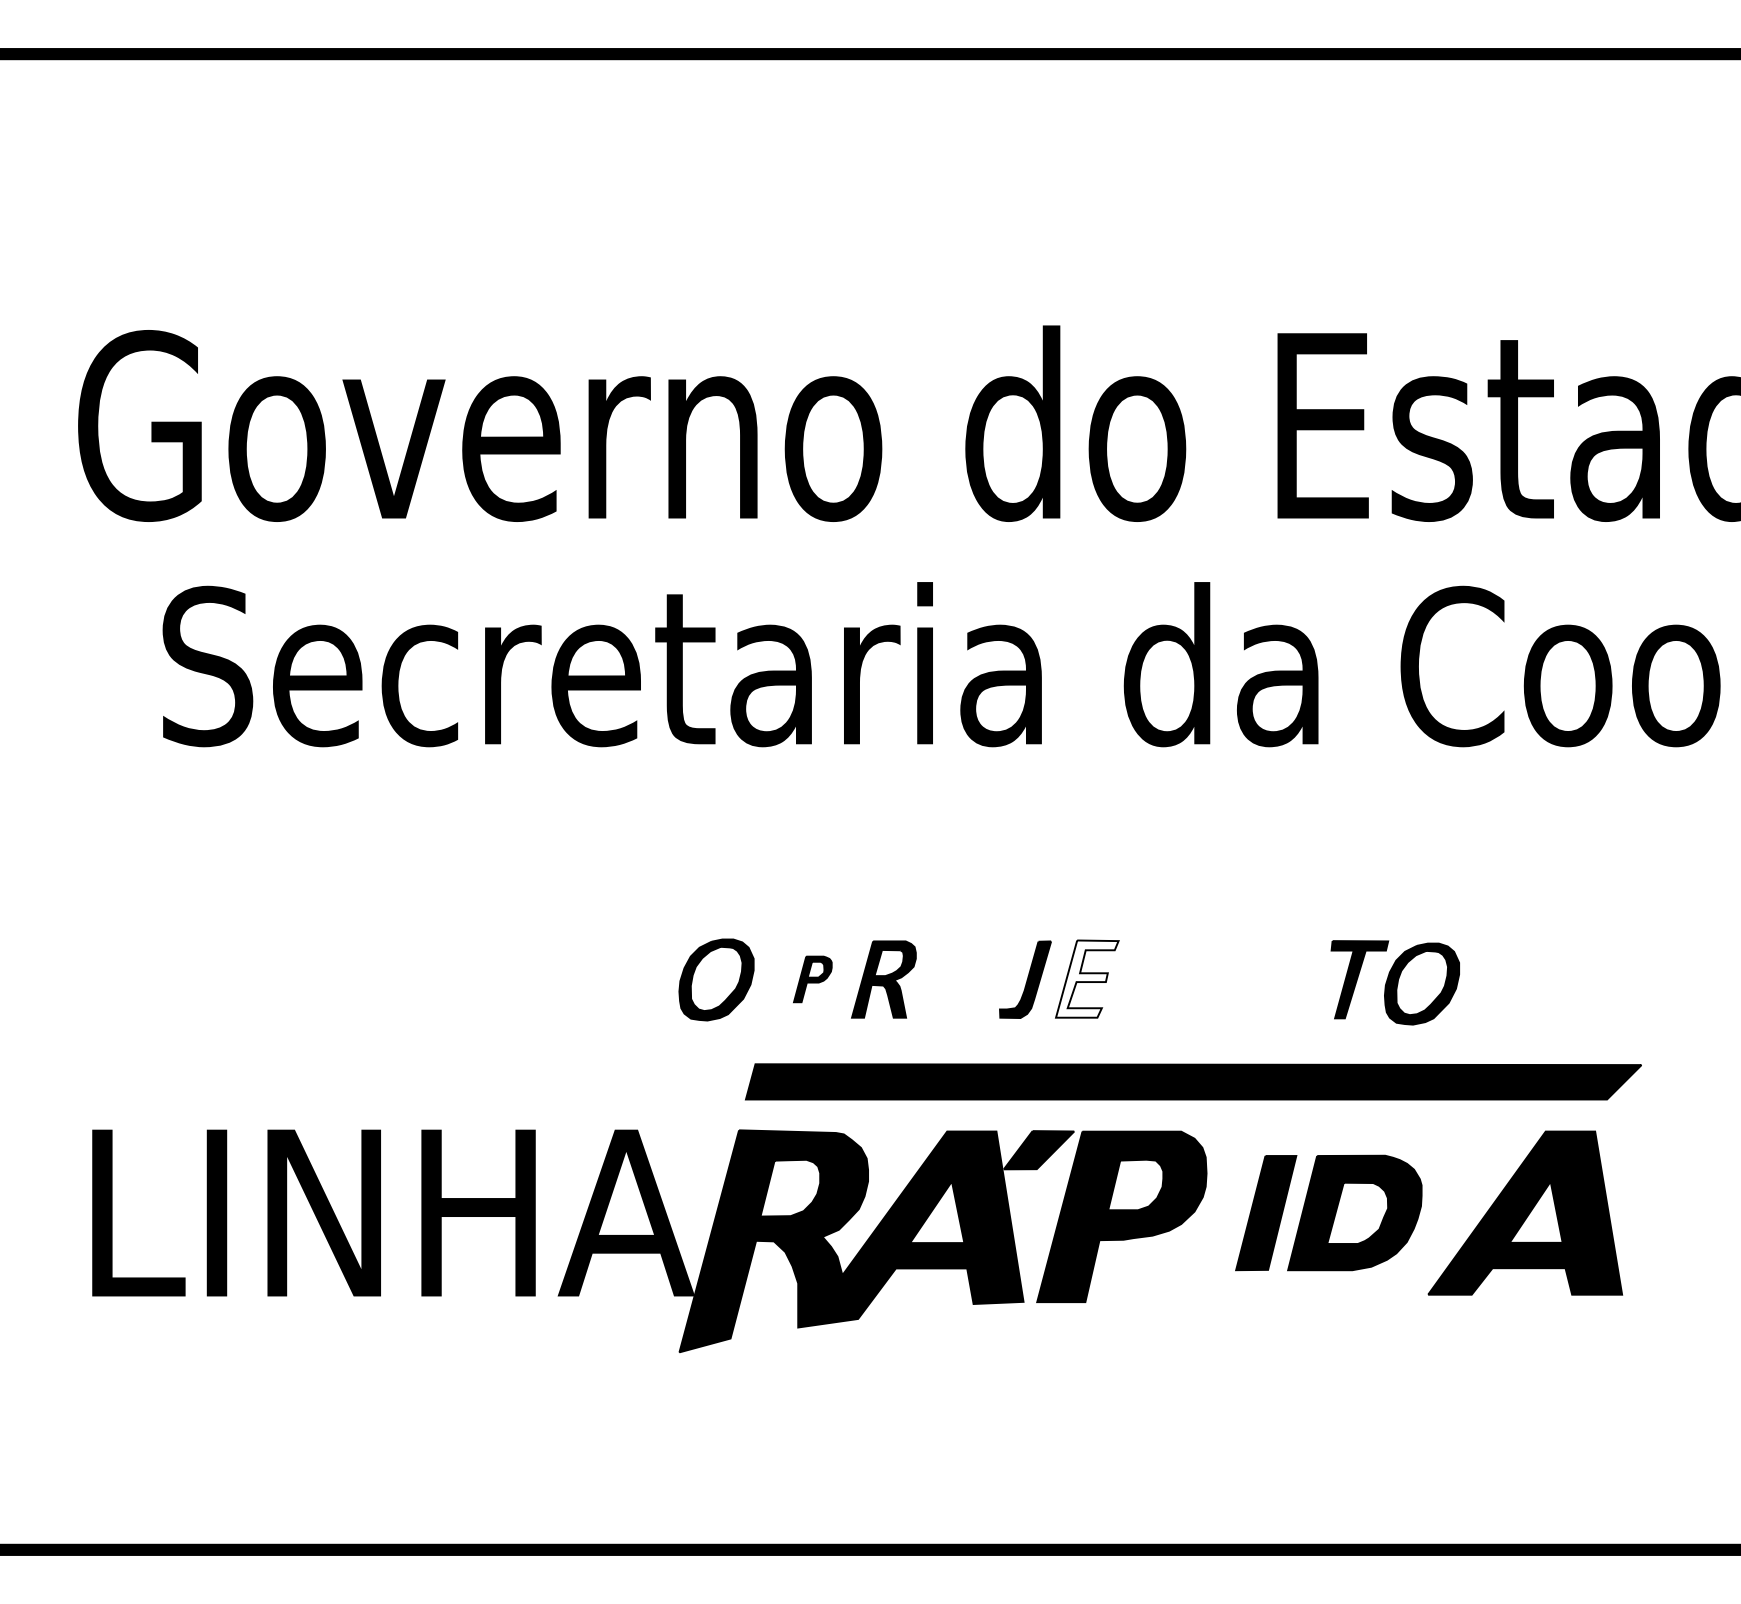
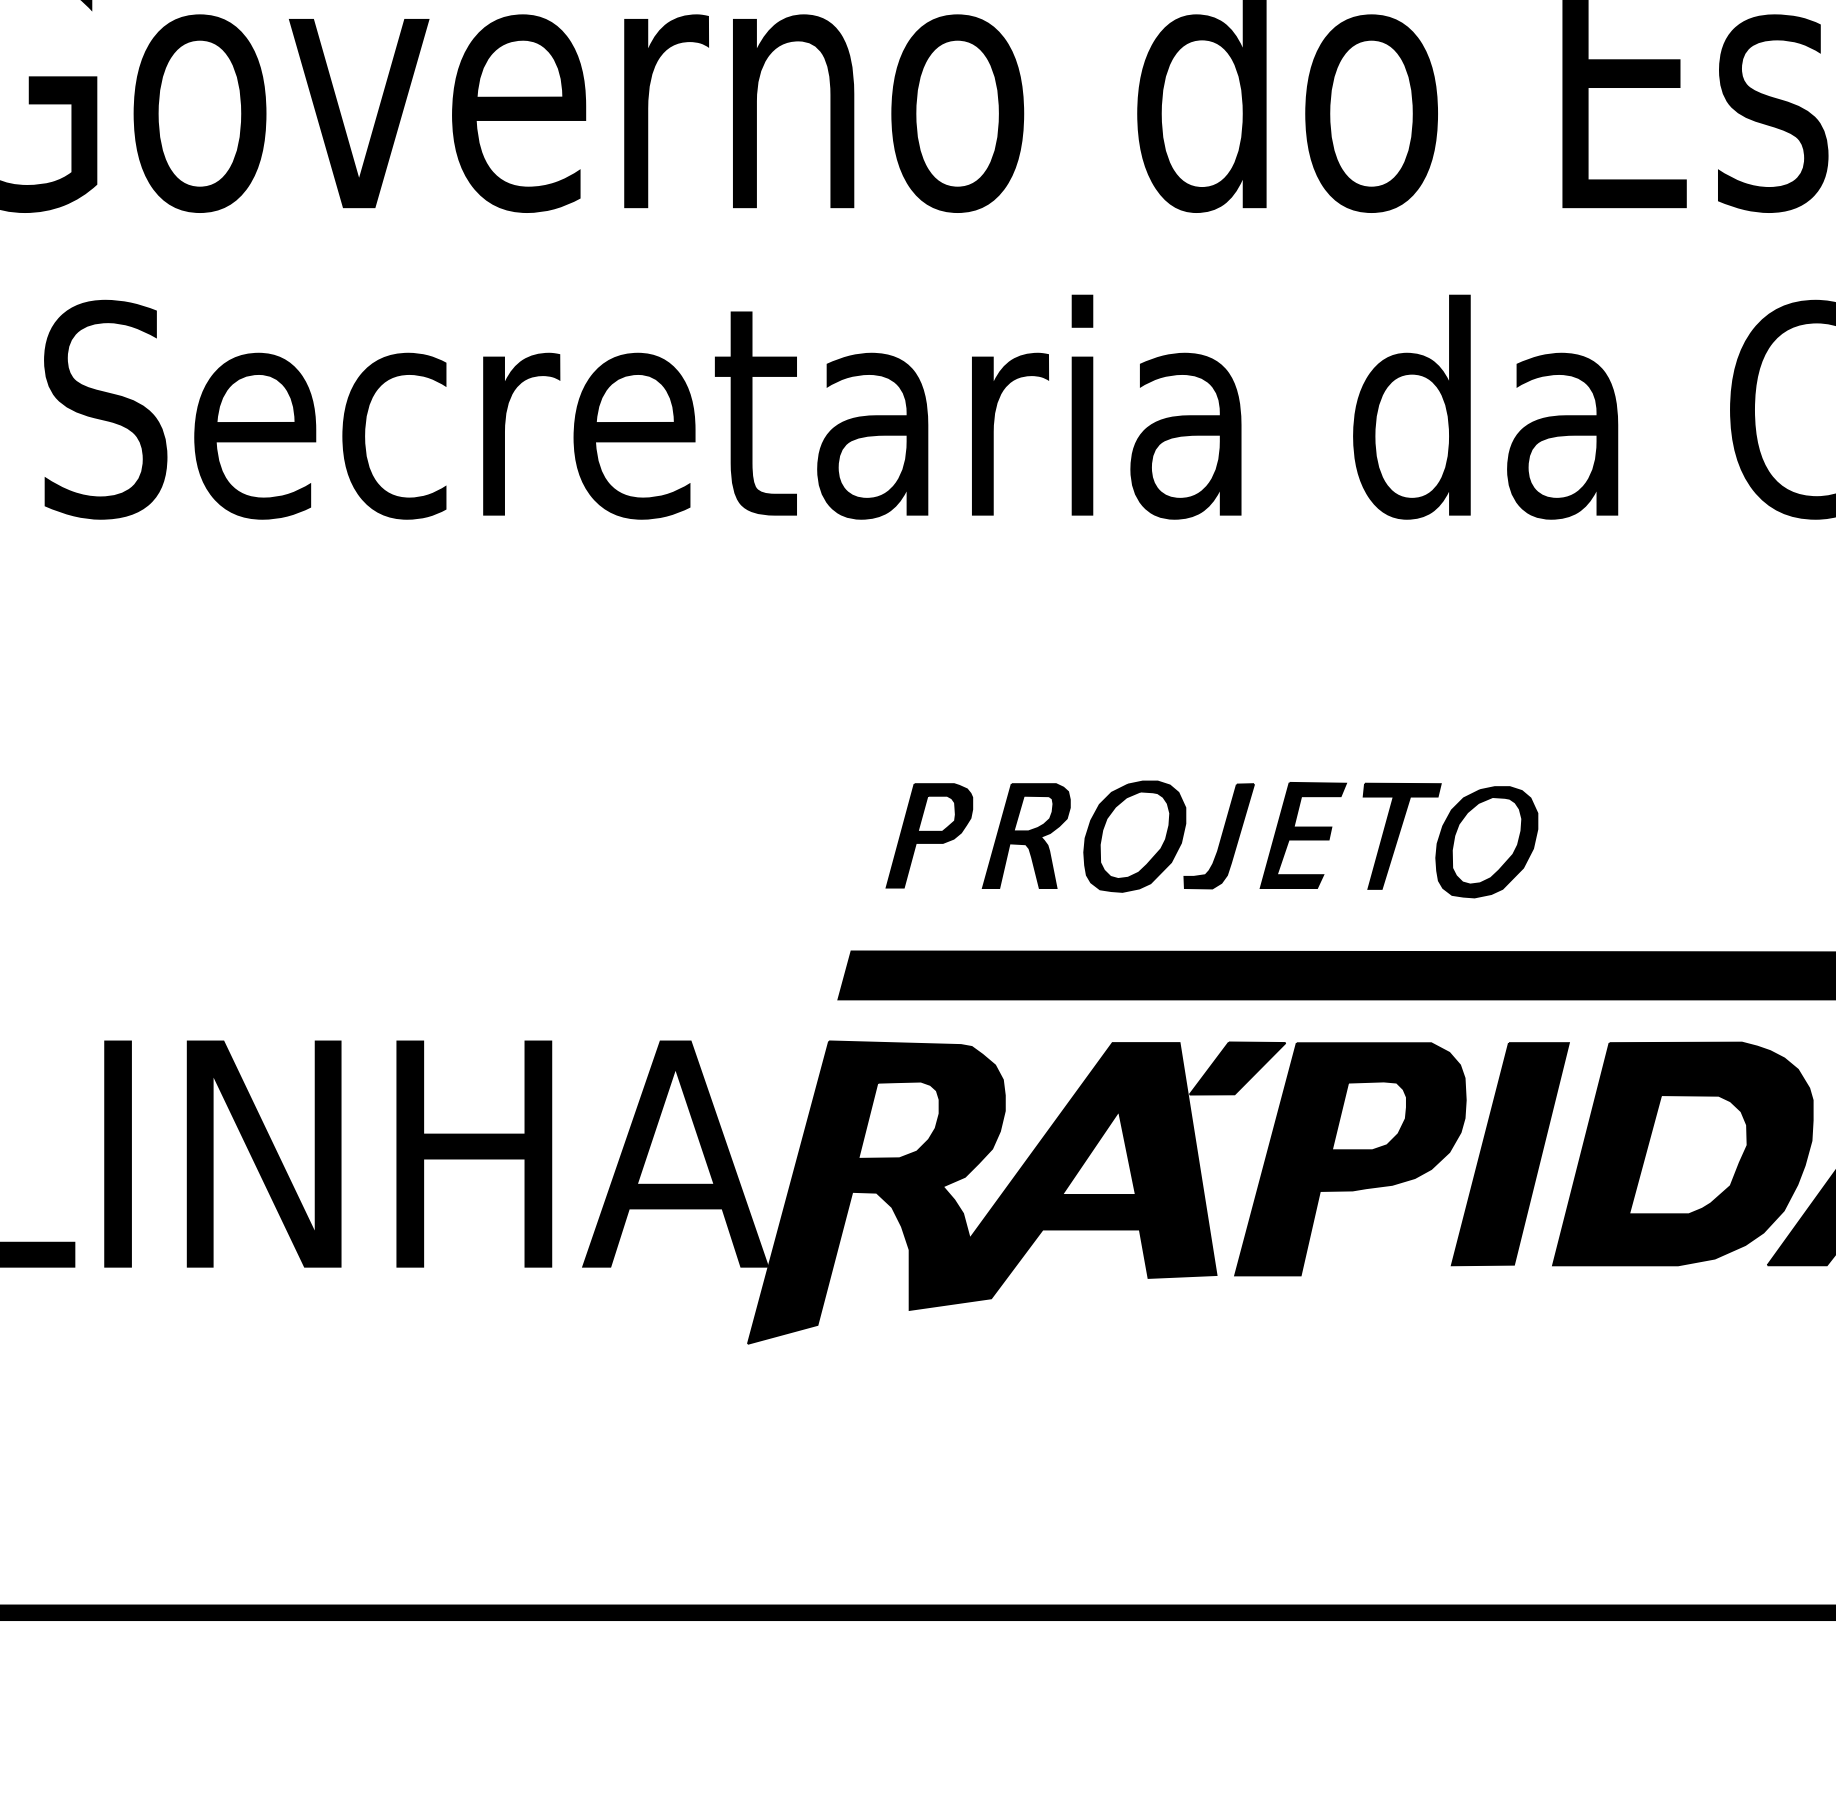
fill: (1087, 978) -> (1303, 834), added
part: (716, 979) -> (1134, 835), moved
part: (812, 979) -> (929, 835), size x1.67
part: (1394, 982) -> (1449, 840), moved
part: (1328, 1212) -> (1631, 1153), size x1.43

